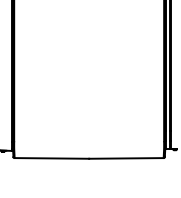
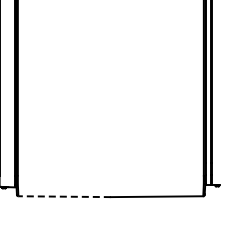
line: (51, 158) -> (64, 196), solid -> dashed

